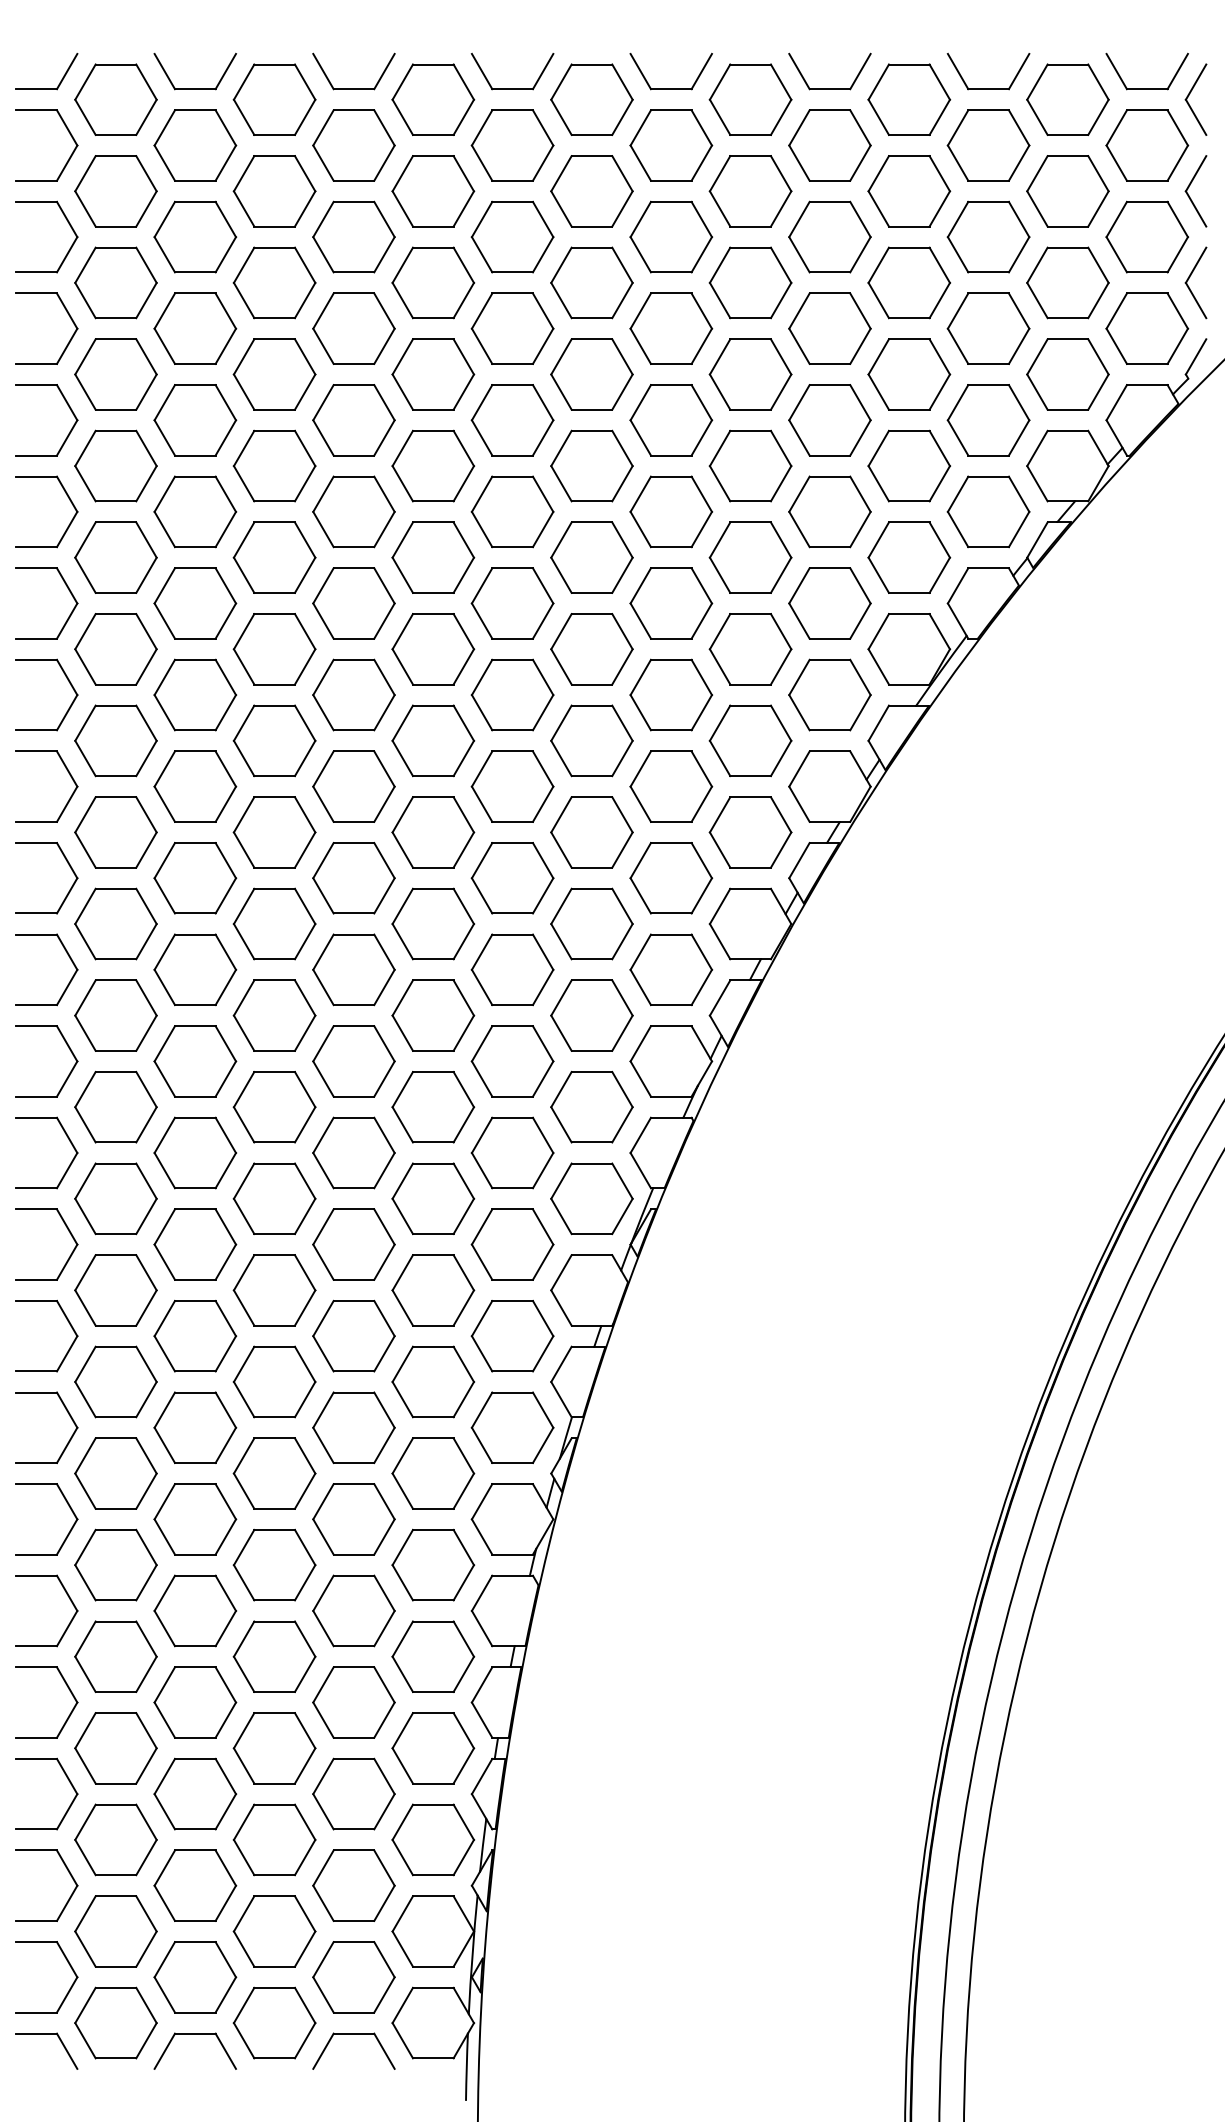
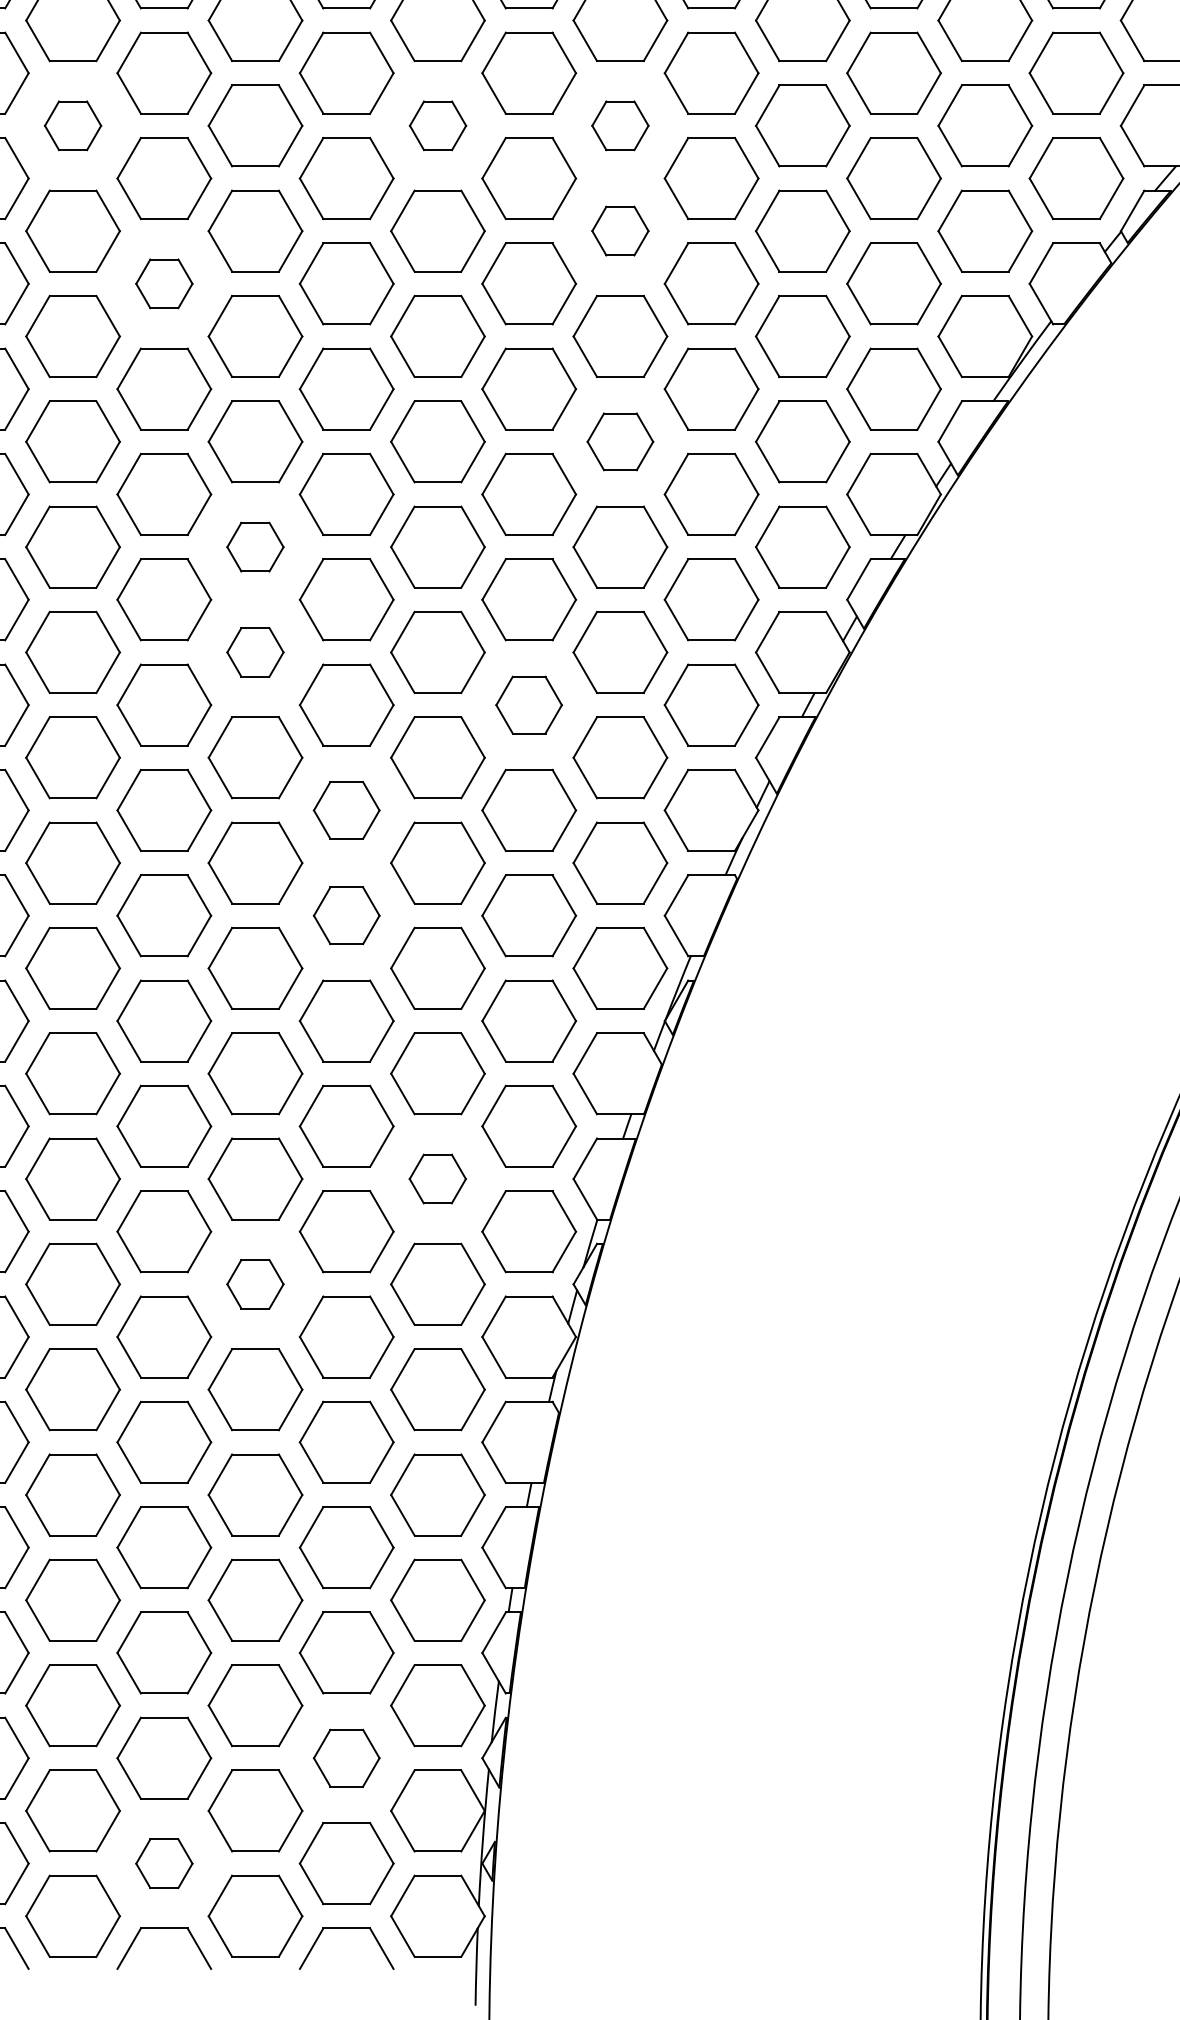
part: (115, 465) -> (72, 125), size x0.6
part: (433, 465) -> (438, 125), size x0.6
part: (591, 465) -> (619, 125), size x0.6
part: (591, 557) -> (619, 230), size x0.6
part: (195, 603) -> (164, 283), size x0.6
part: (591, 740) -> (619, 441), size x0.7
part: (274, 832) -> (255, 547), size x0.6
part: (274, 923) -> (255, 651), size x0.6
part: (512, 969) -> (529, 704), size x0.7
part: (353, 1061) -> (346, 810), size x0.7
part: (353, 1152) -> (346, 915), size x0.7
part: (432, 1381) -> (437, 1178), size x0.6
part: (274, 1473) -> (255, 1284), size x0.6
part: (353, 1885) -> (346, 1758), size x0.7
part: (195, 1977) -> (164, 1863), size x0.6

